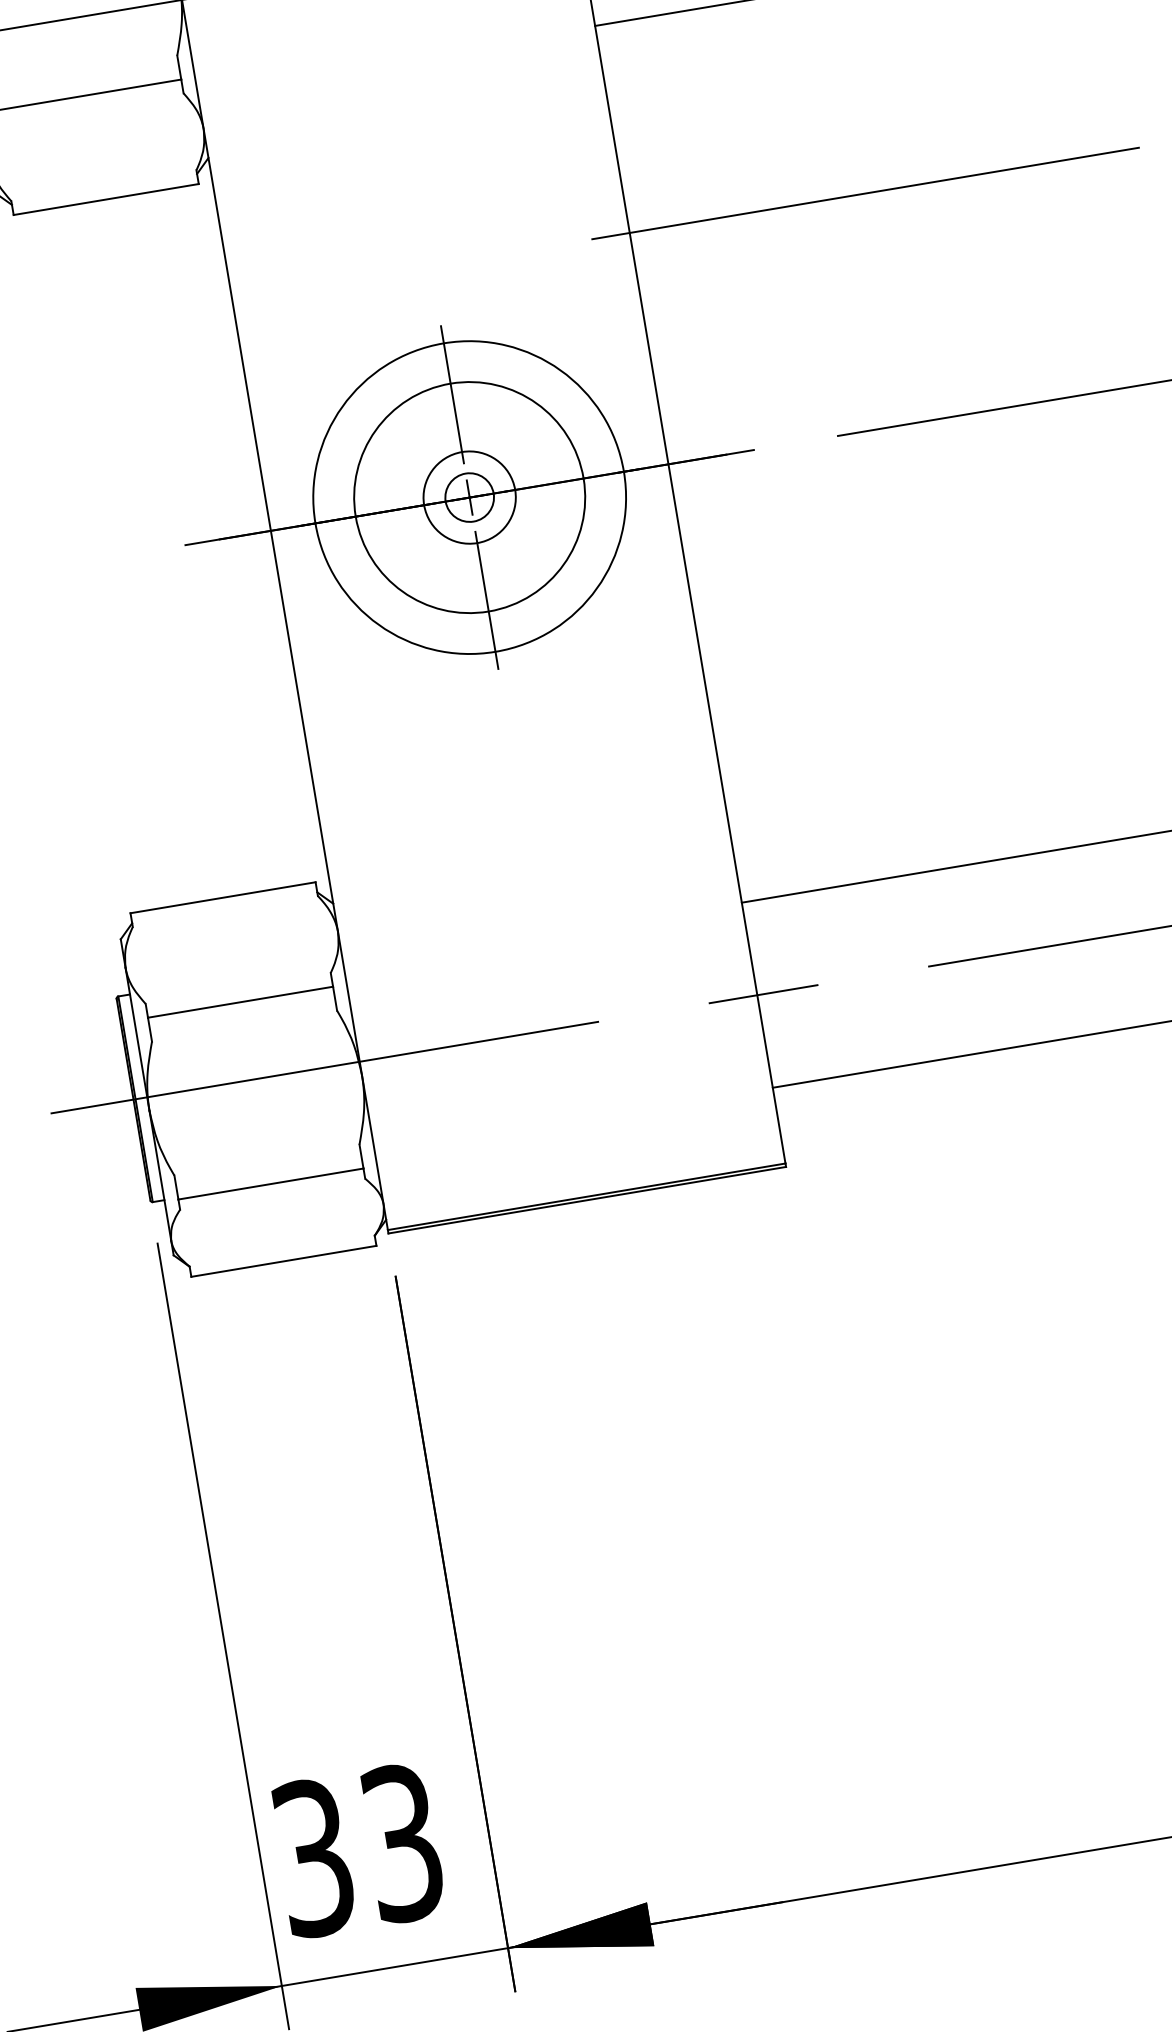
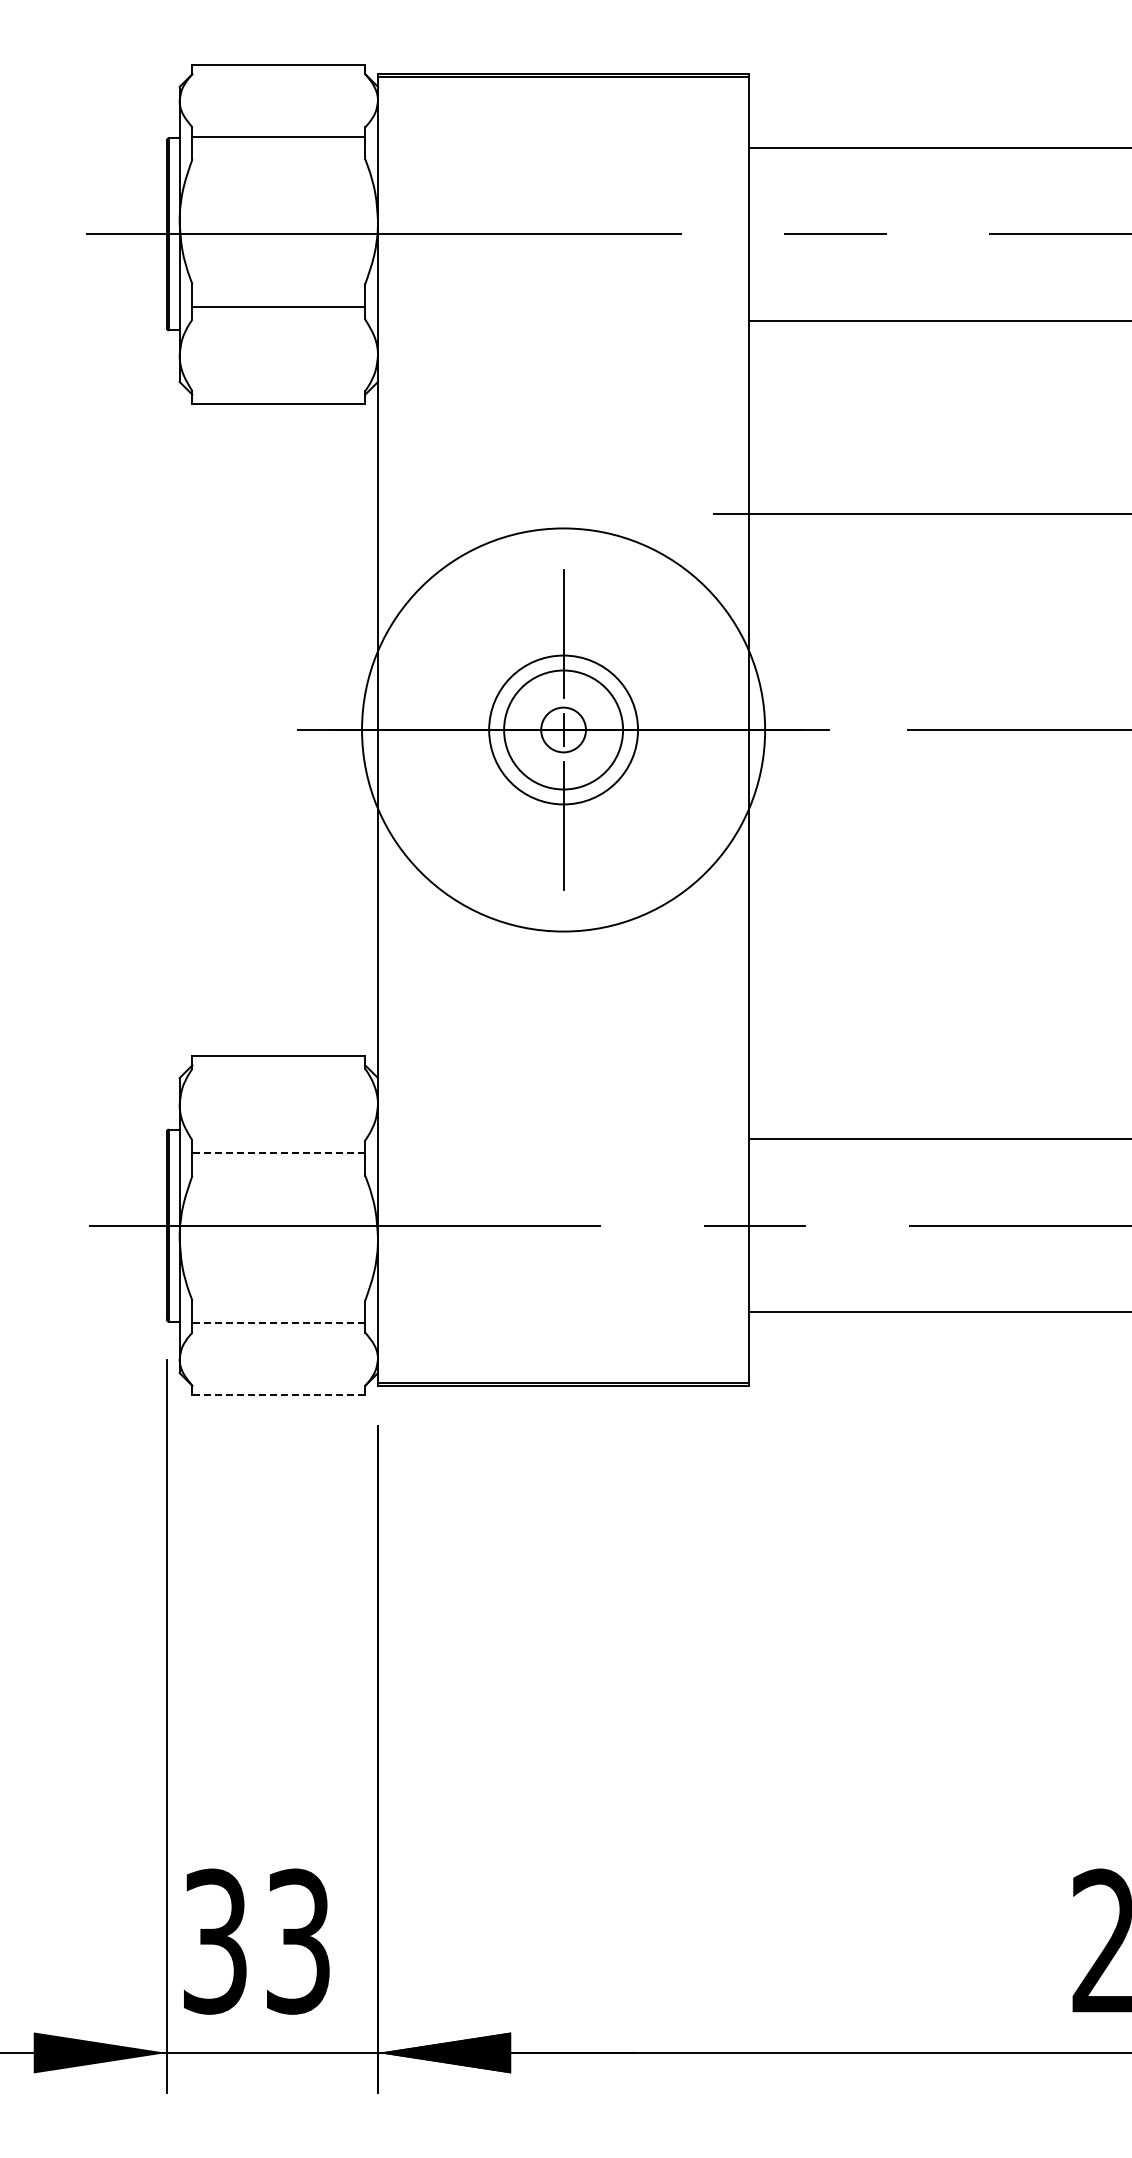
circle: (469, 497) -> (563, 729), size x0.7
circle: (469, 497) -> (563, 729), size x1.4
circle: (469, 497) -> (563, 729), size x1.4
line: (240, 1002) -> (278, 1153), solid -> dashed
line: (270, 1184) -> (278, 1323), solid -> dashed
line: (283, 1261) -> (278, 1395), solid -> dashed

